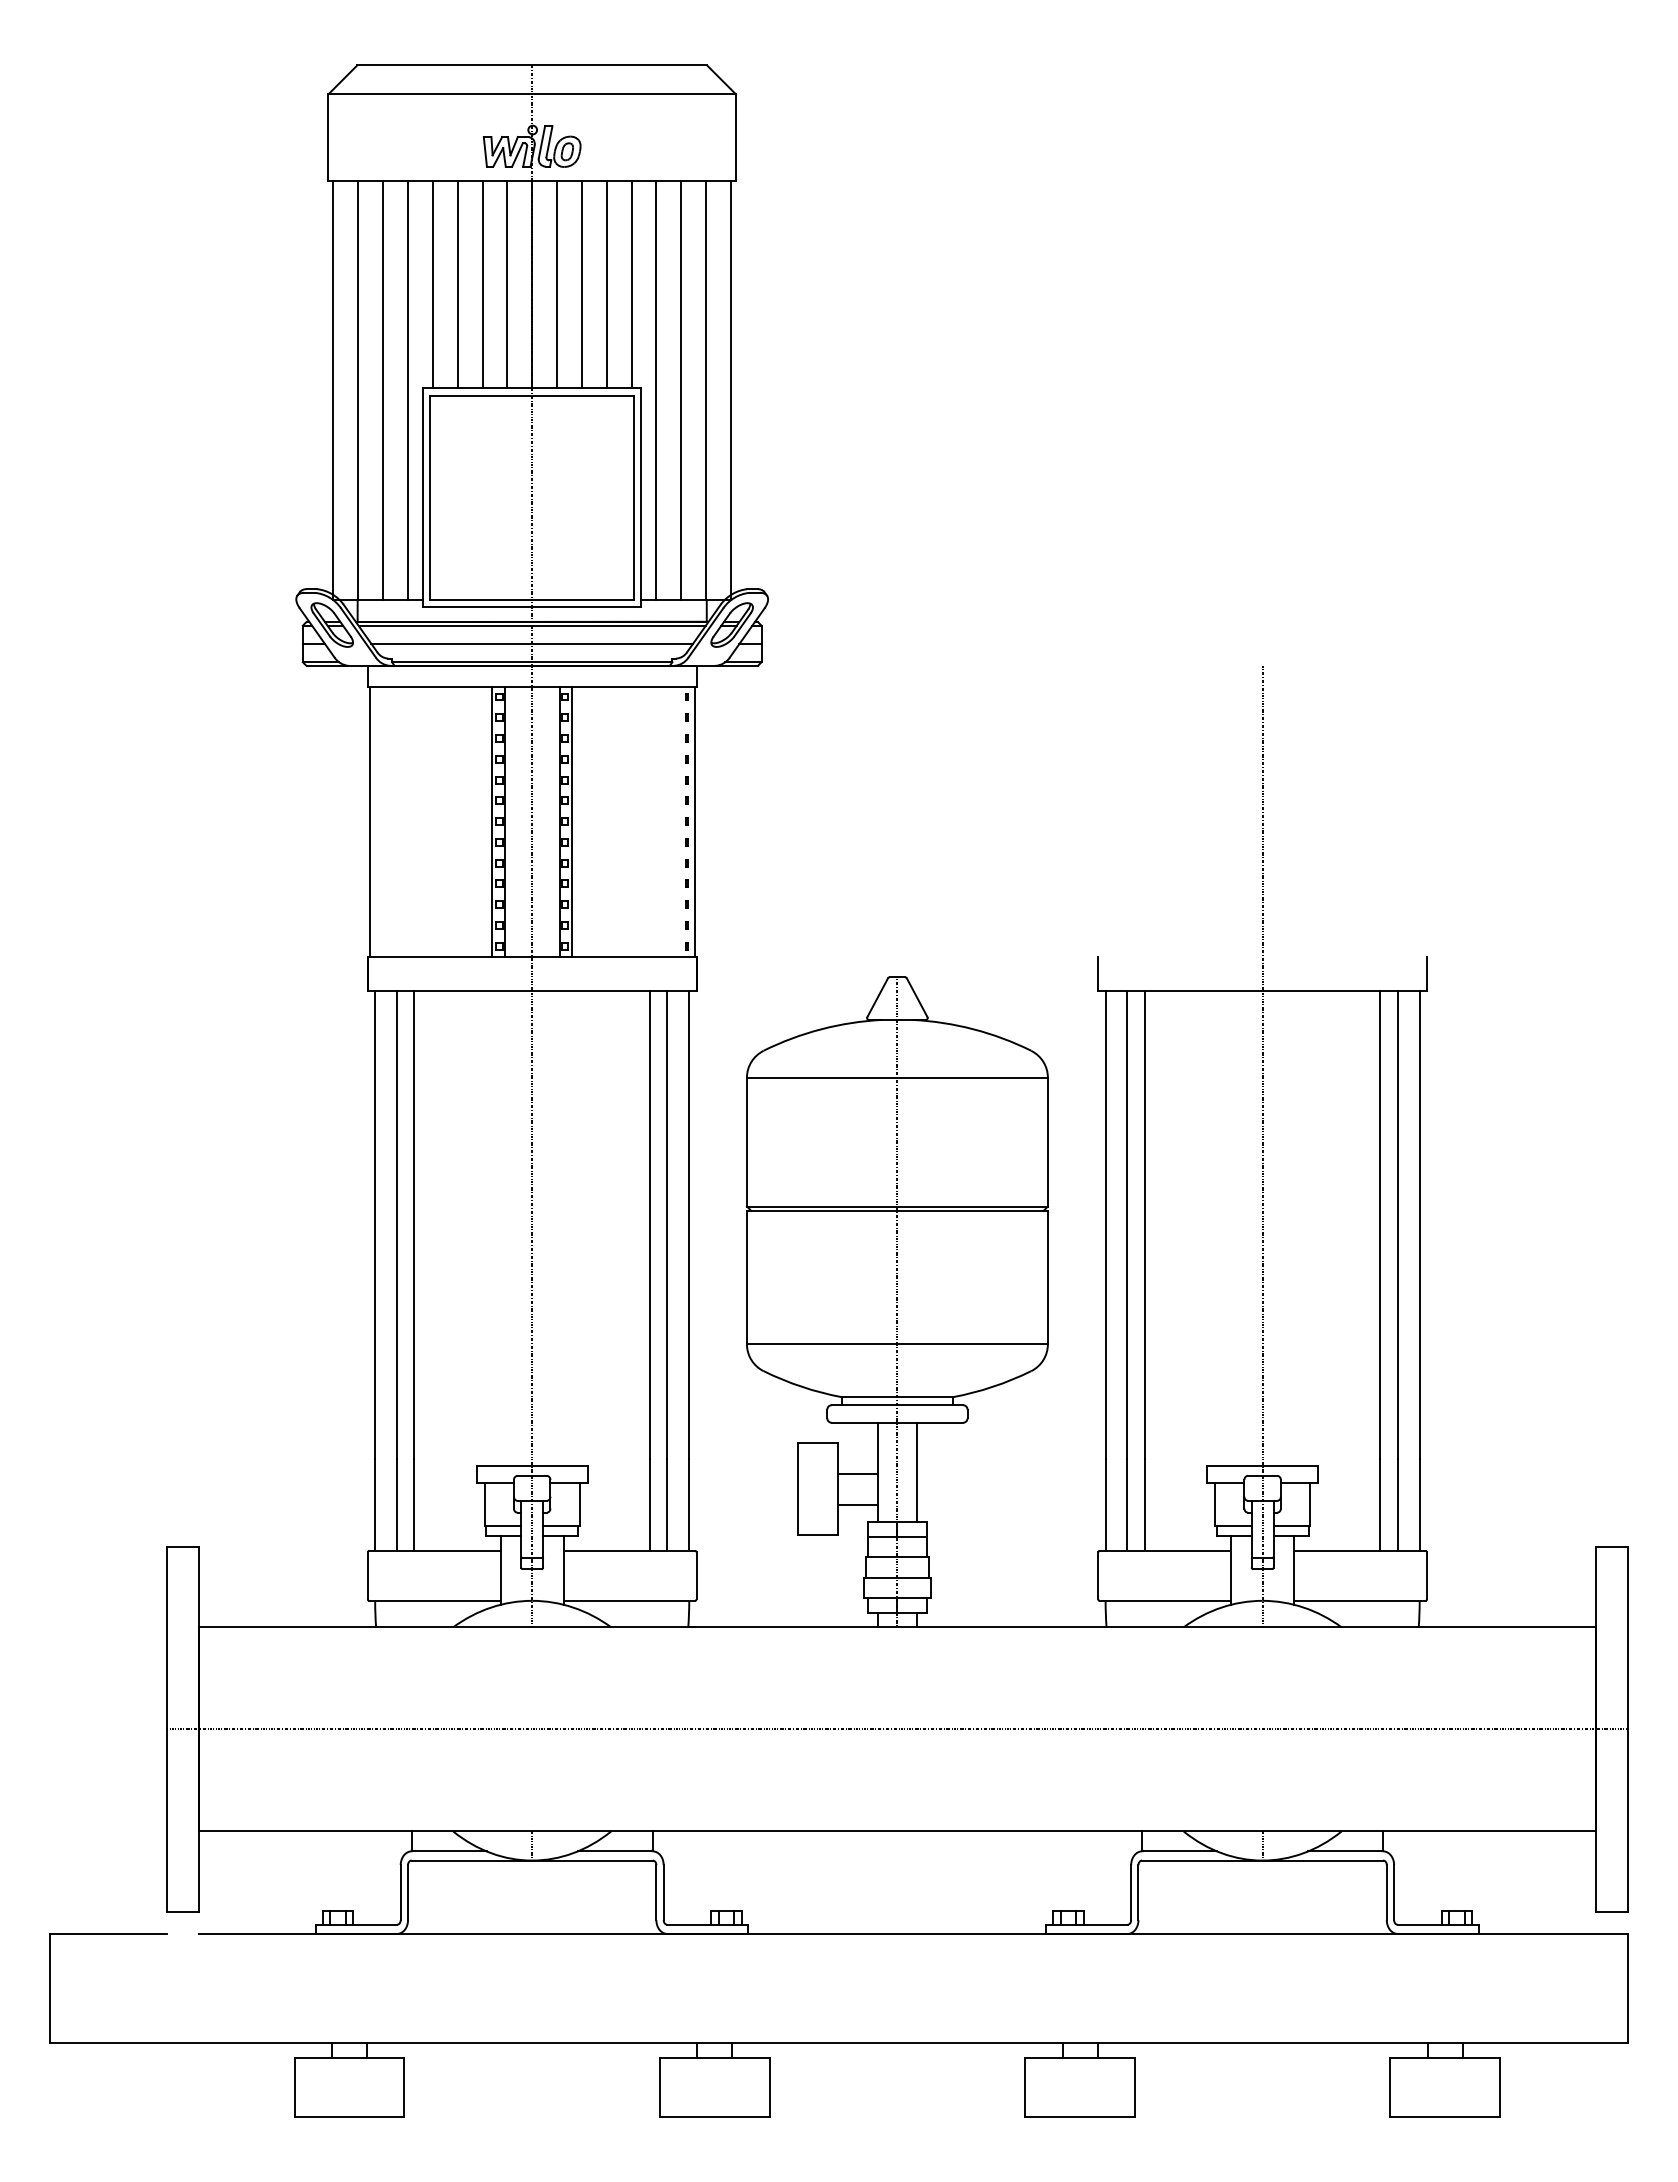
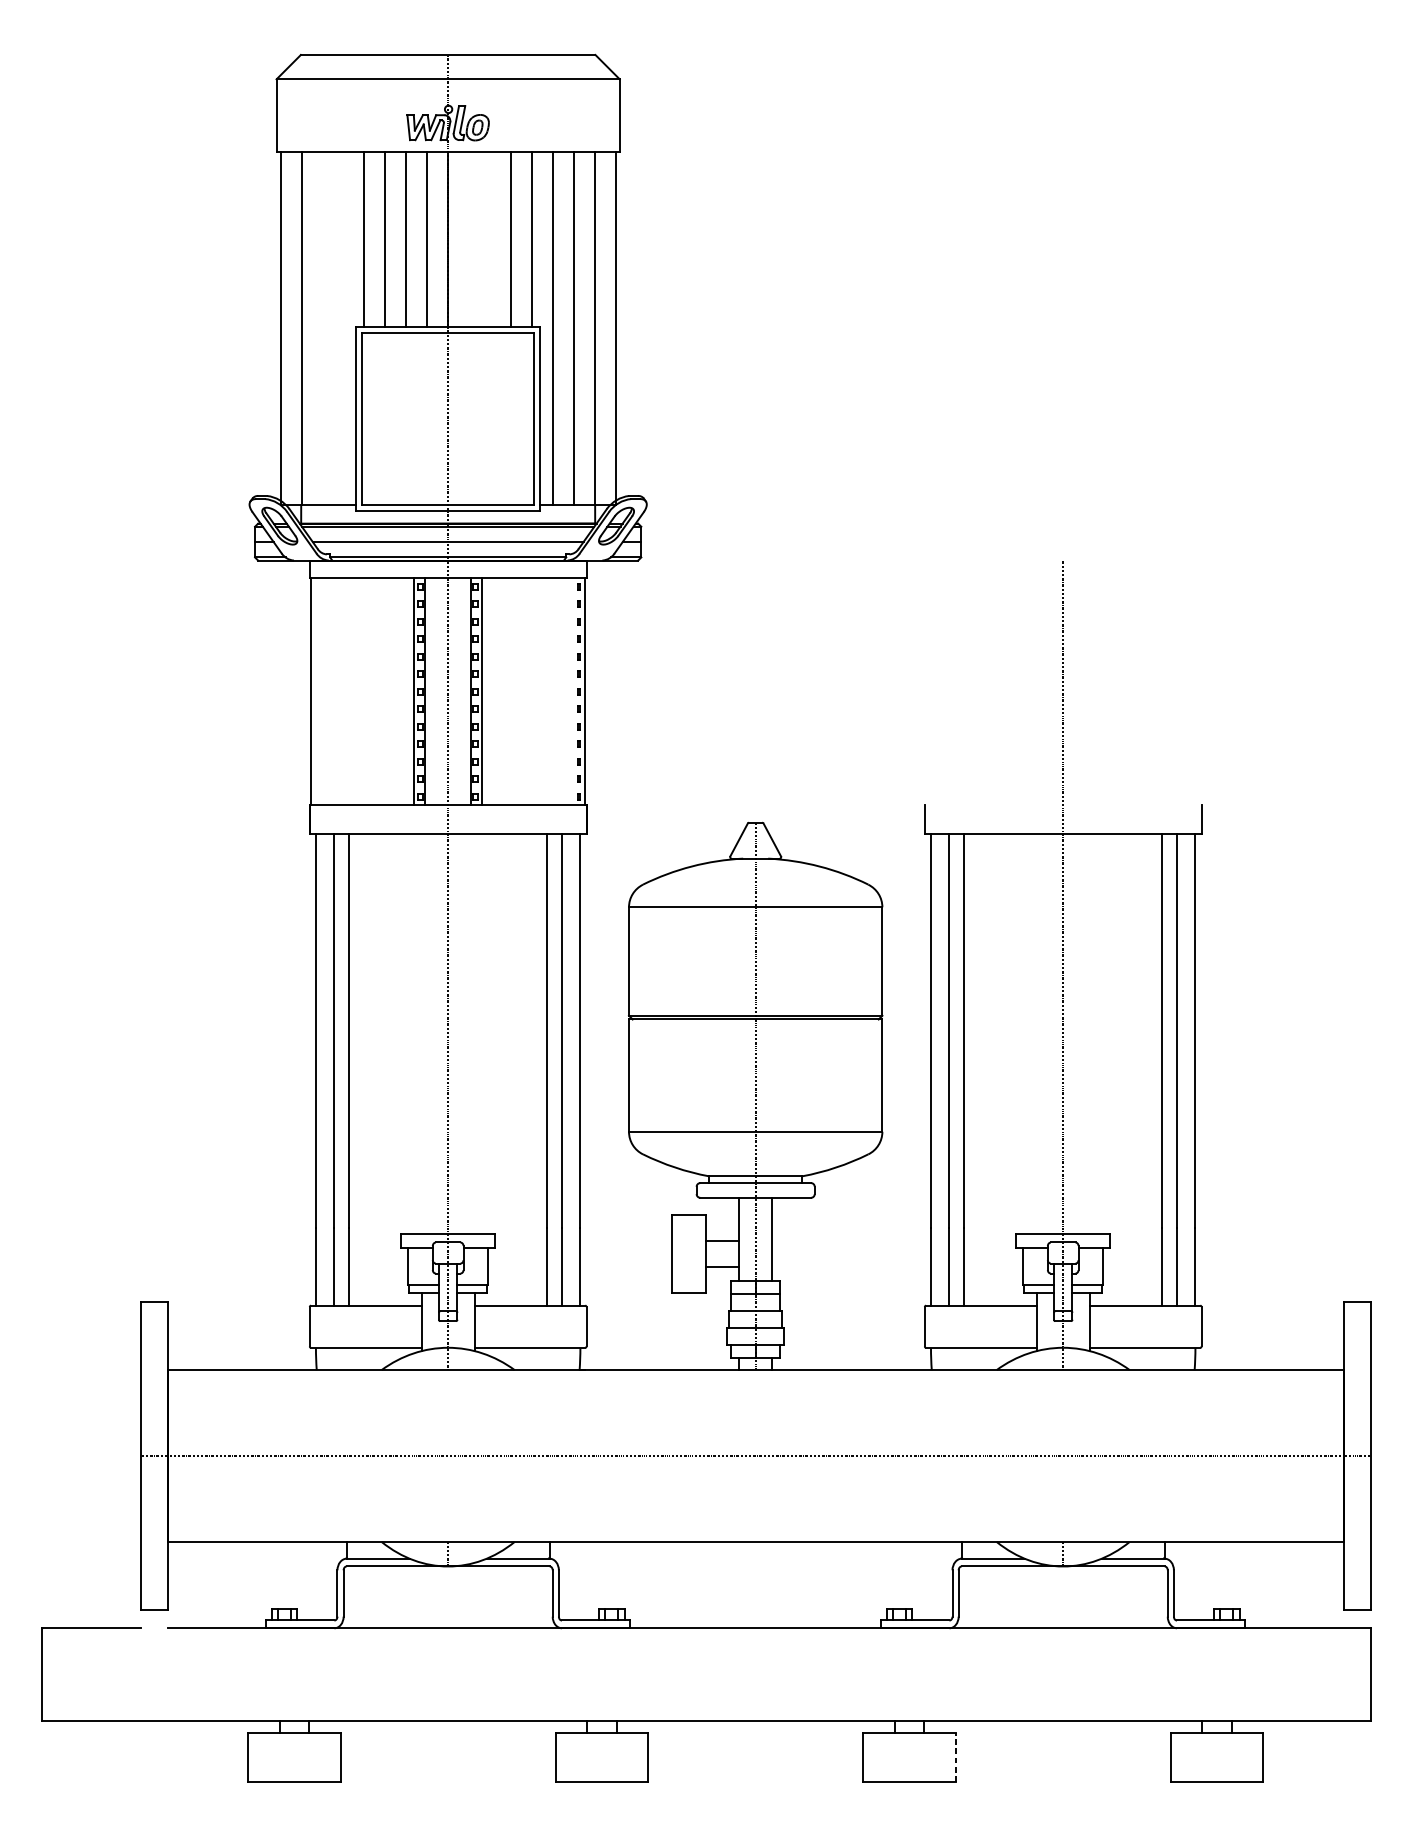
line: (557, 284) -> (469, 239), removed
line: (581, 284) -> (489, 239), removed
line: (383, 390) -> (322, 328), removed
line: (407, 390) -> (343, 328), removed
line: (1134, 2086) -> (955, 1756), solid -> dashed

